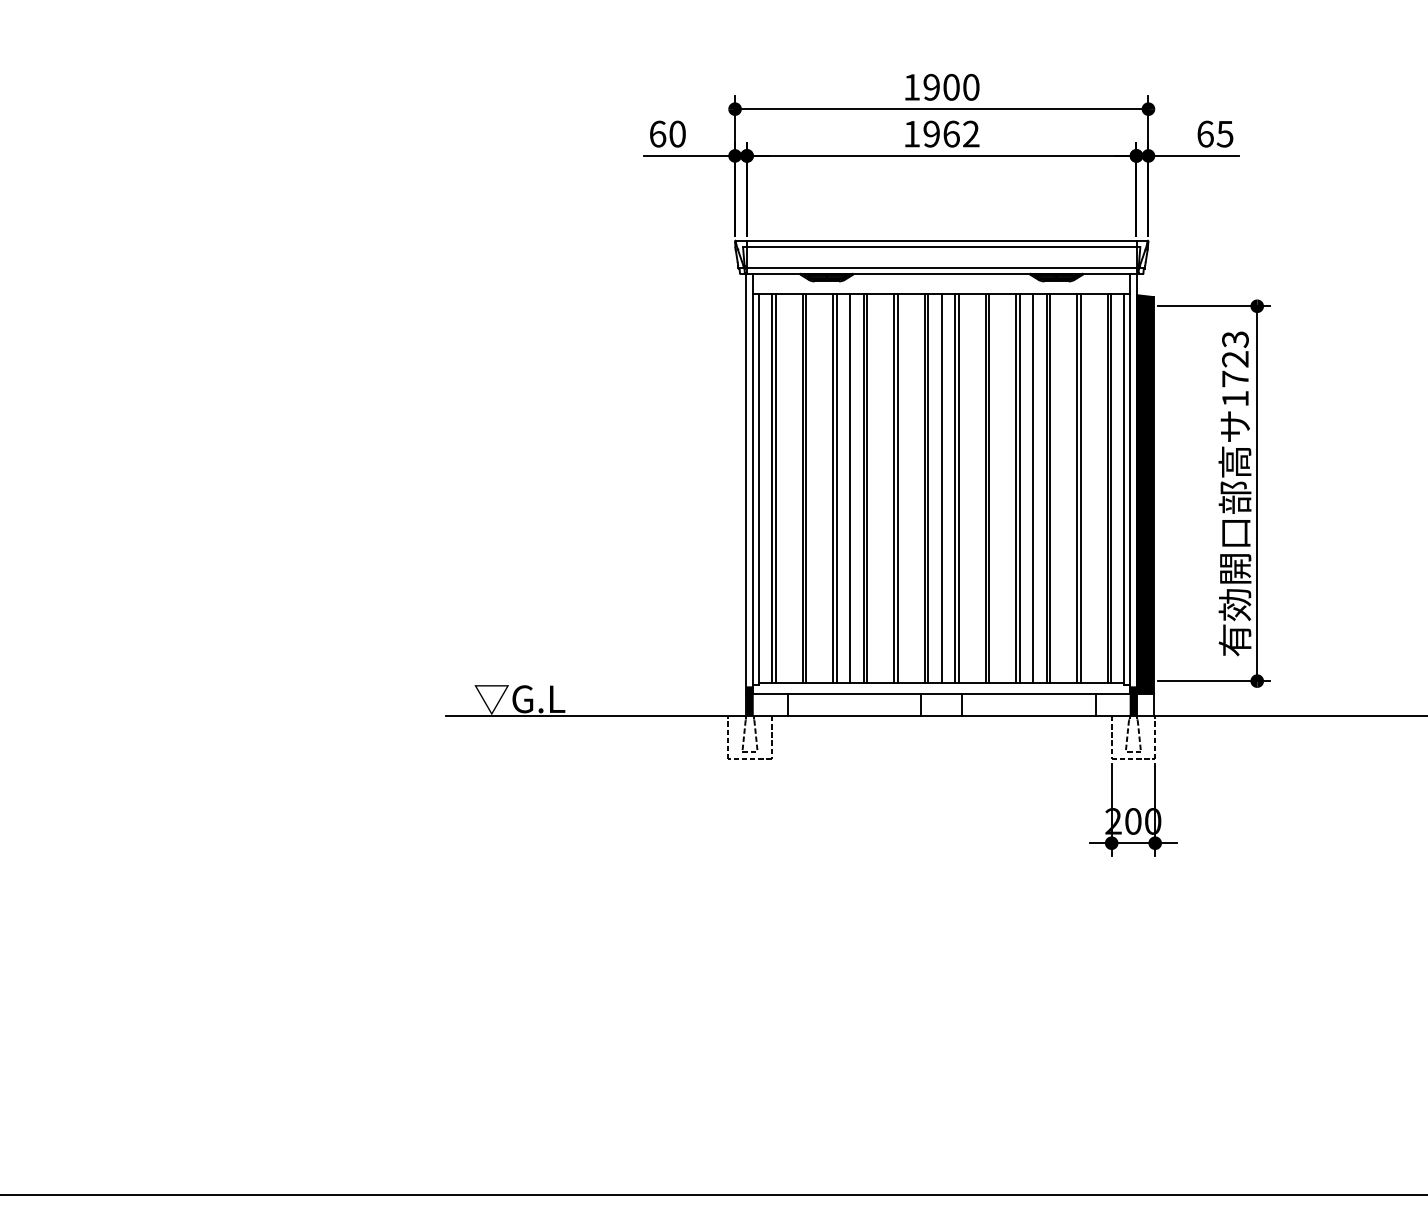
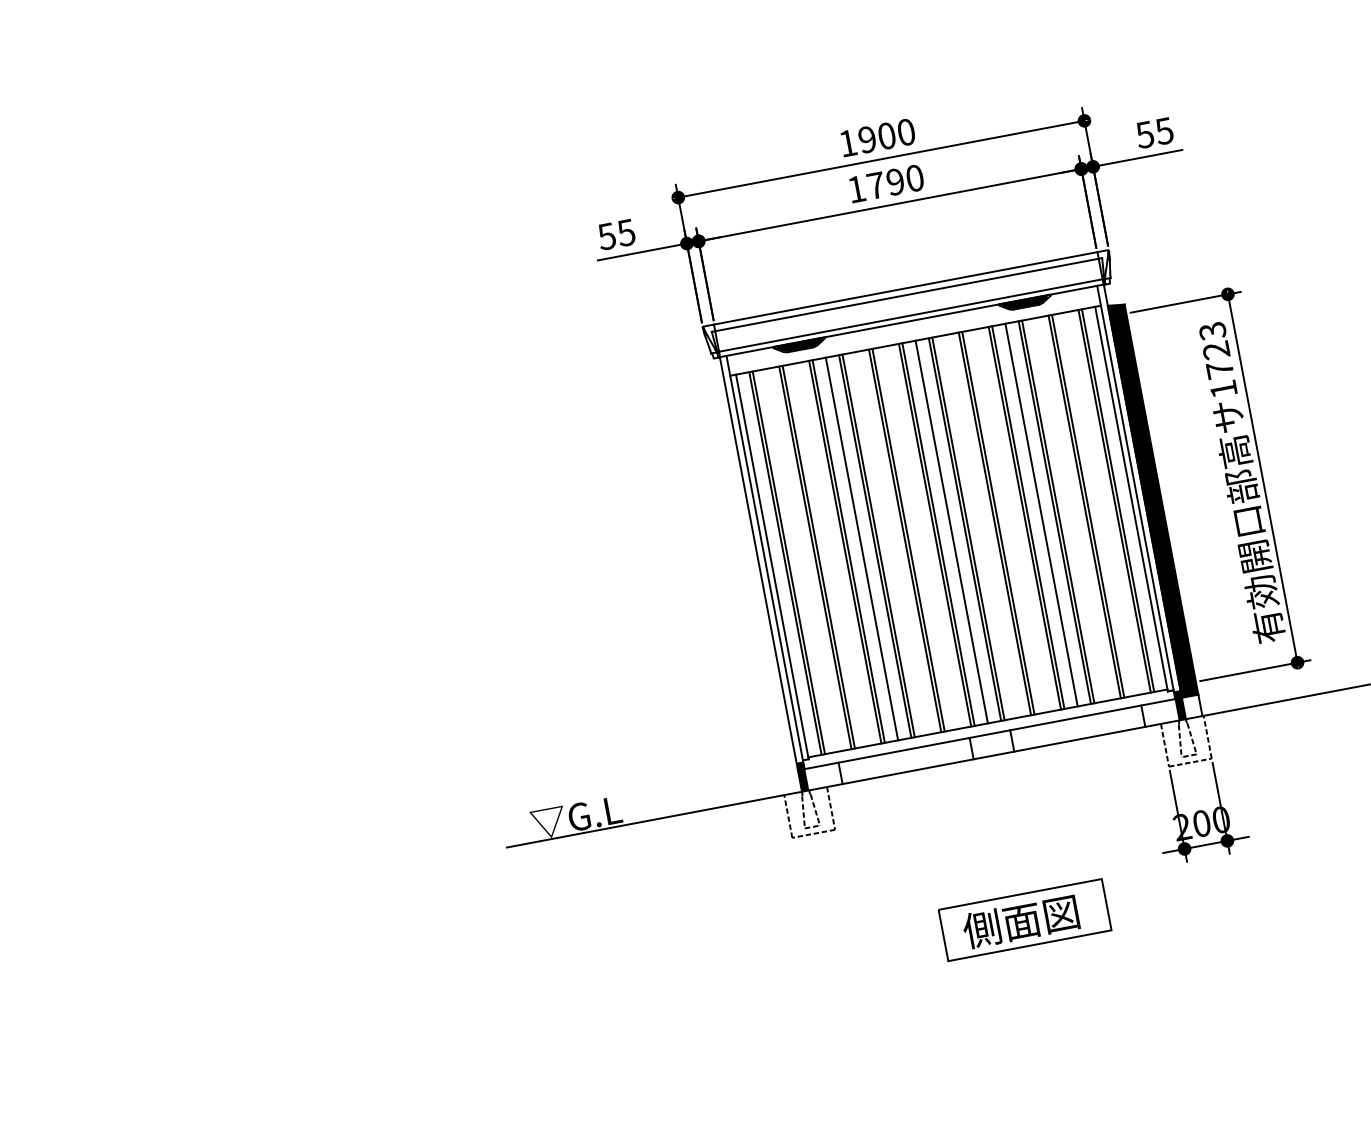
text: (667, 133) -> (616, 234), 60 -> 55
text: (951, 133) -> (895, 181), 1962 -> 1790
text: (1204, 133) -> (1144, 134), 65 -> 55
part: (941, 883) -> (1024, 920), added

